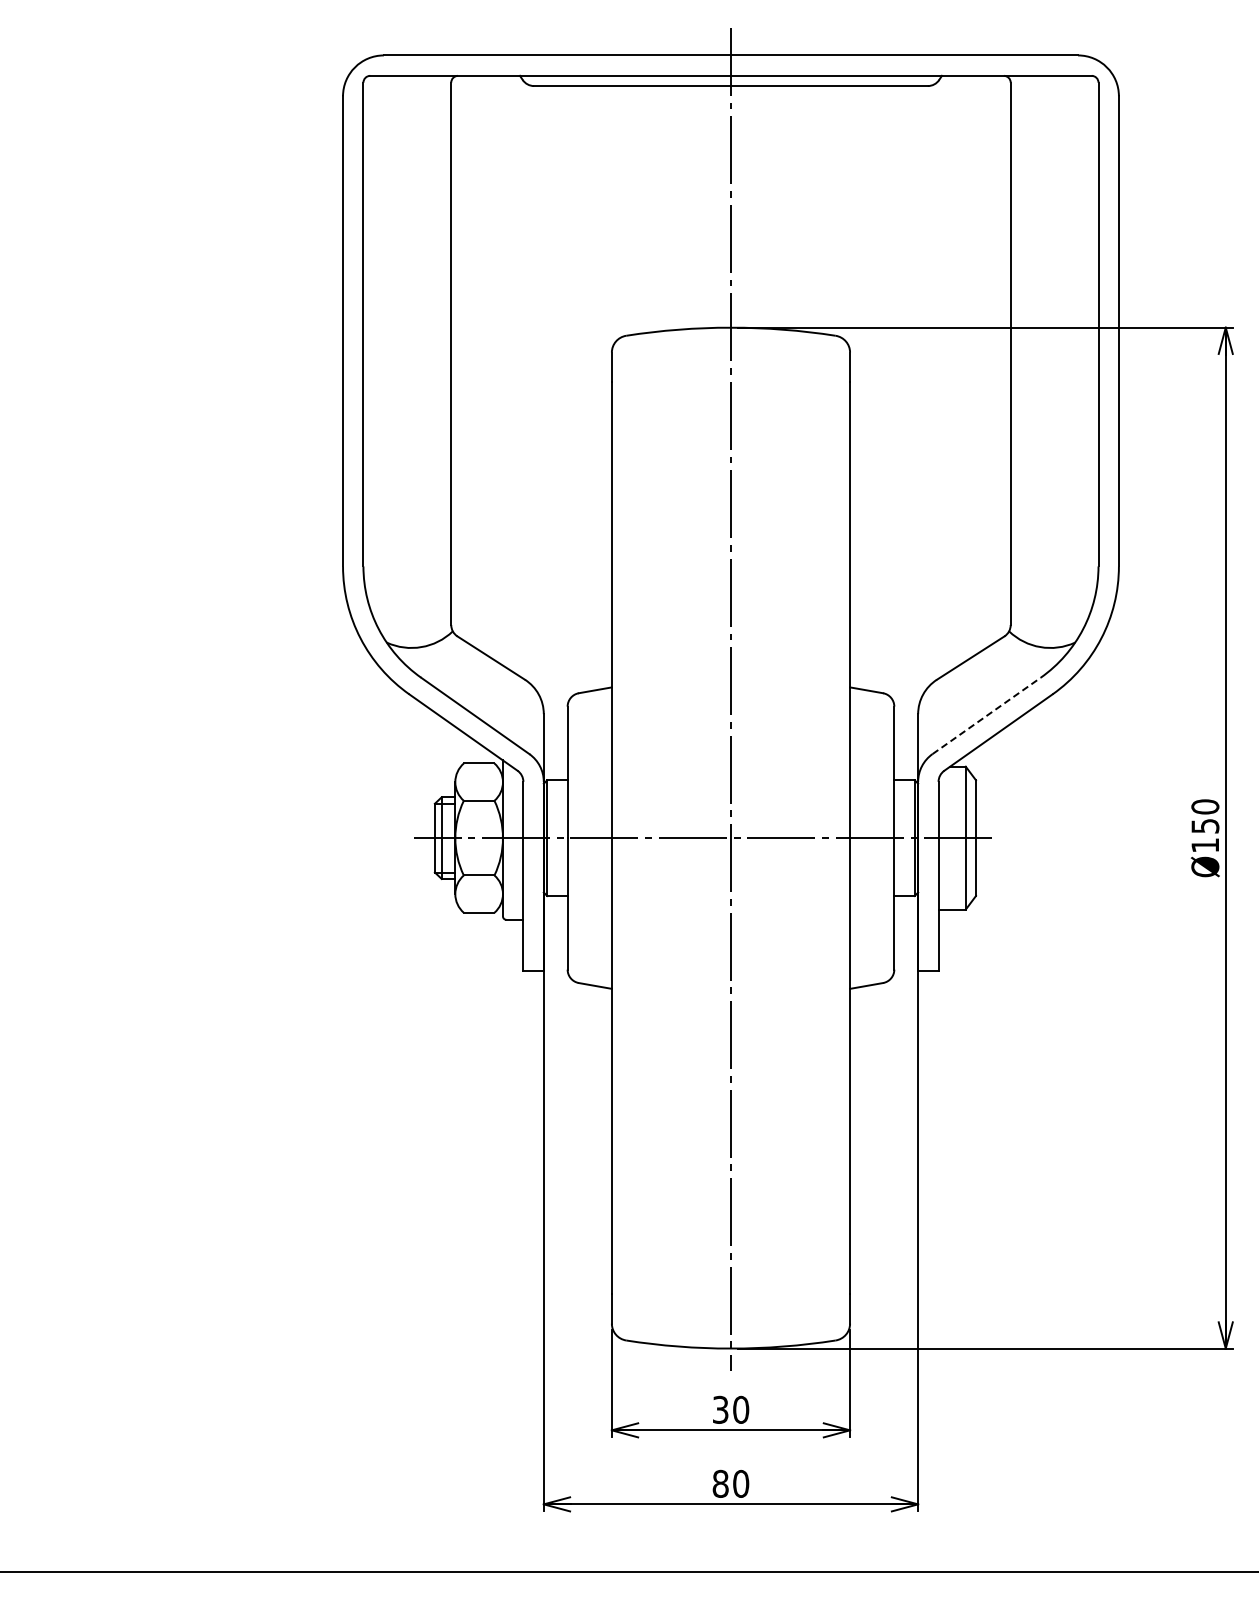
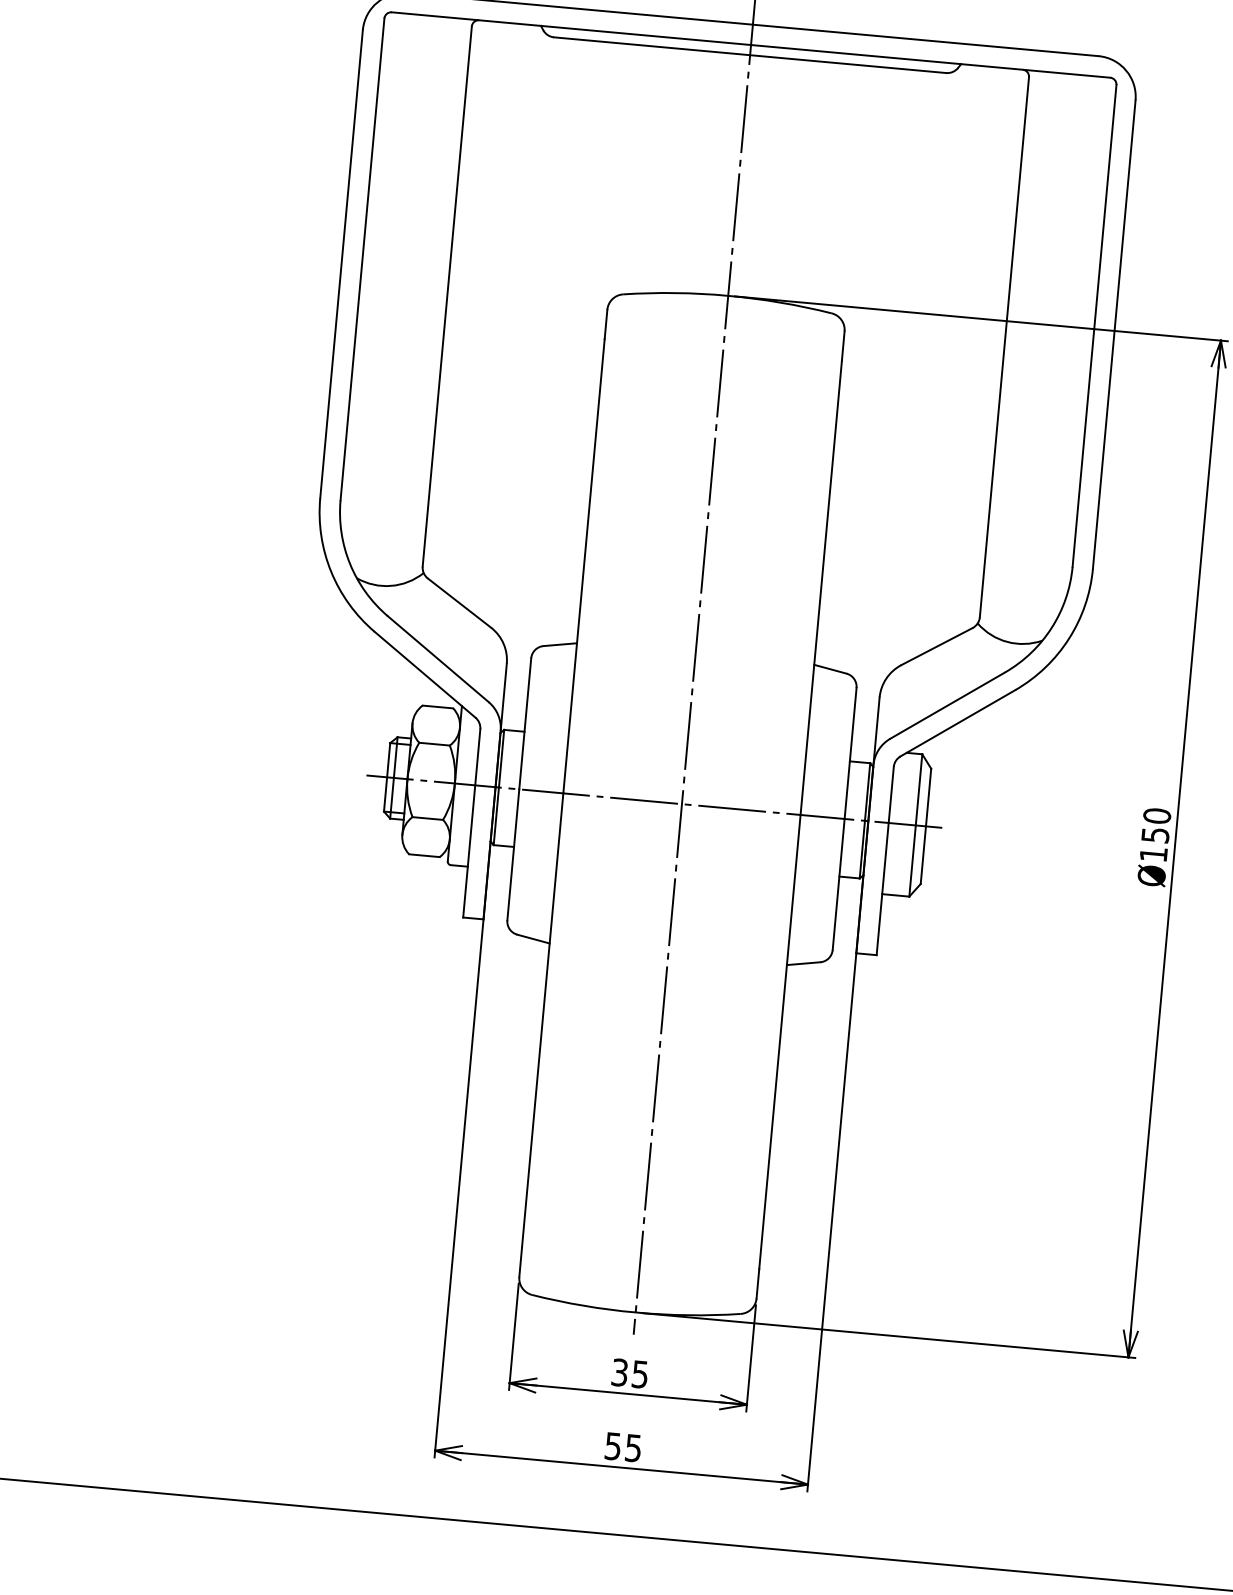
line: (987, 715) -> (948, 705), dashed -> solid
text: (741, 1409) -> (640, 1374), 30 -> 35
text: (730, 1483) -> (622, 1446), 80 -> 55

